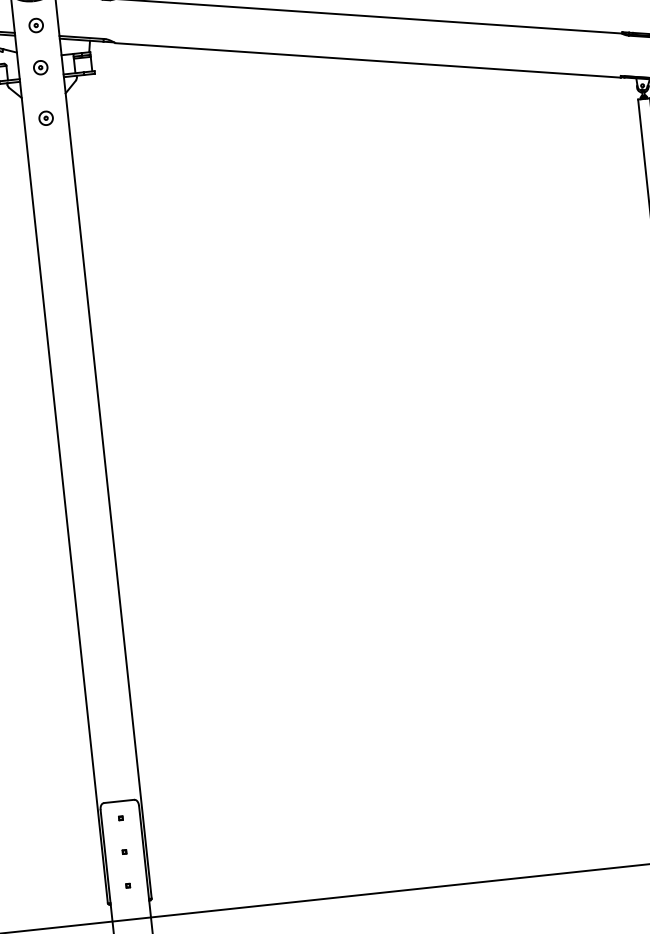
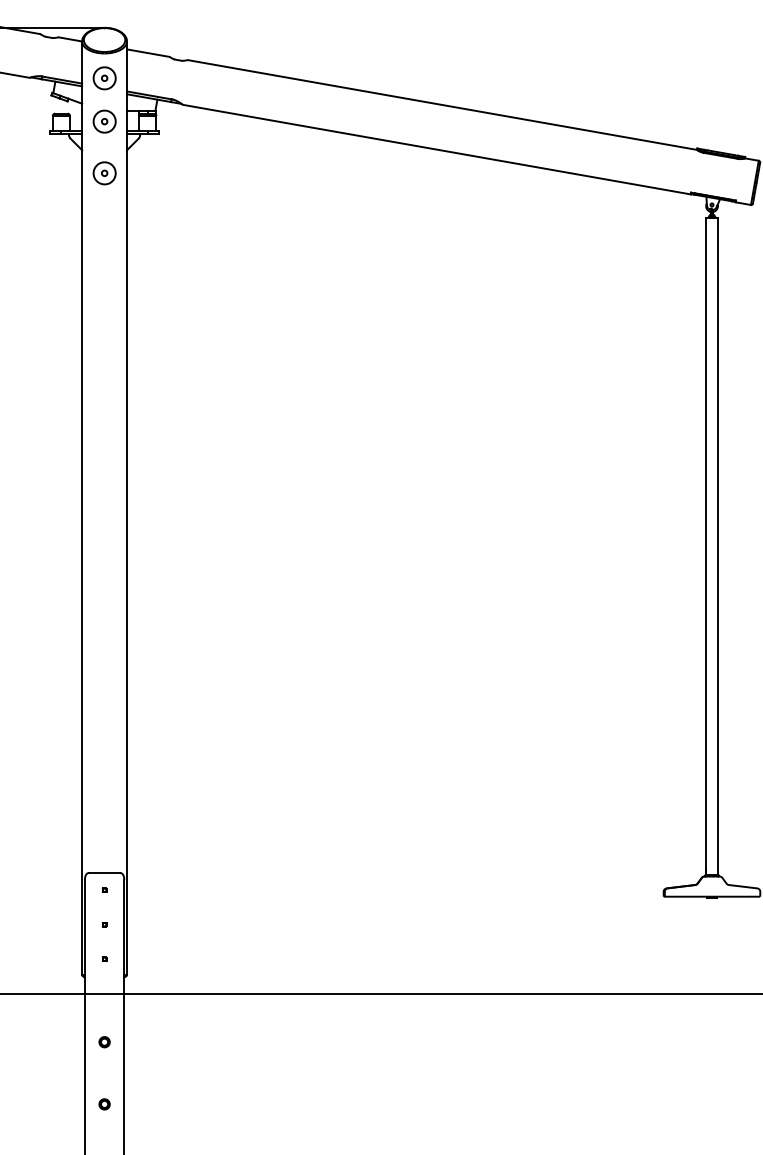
part: (36, 25) -> (104, 78), size x1.6
part: (40, 67) -> (104, 121), size x1.6
part: (46, 118) -> (104, 173), size x1.6

